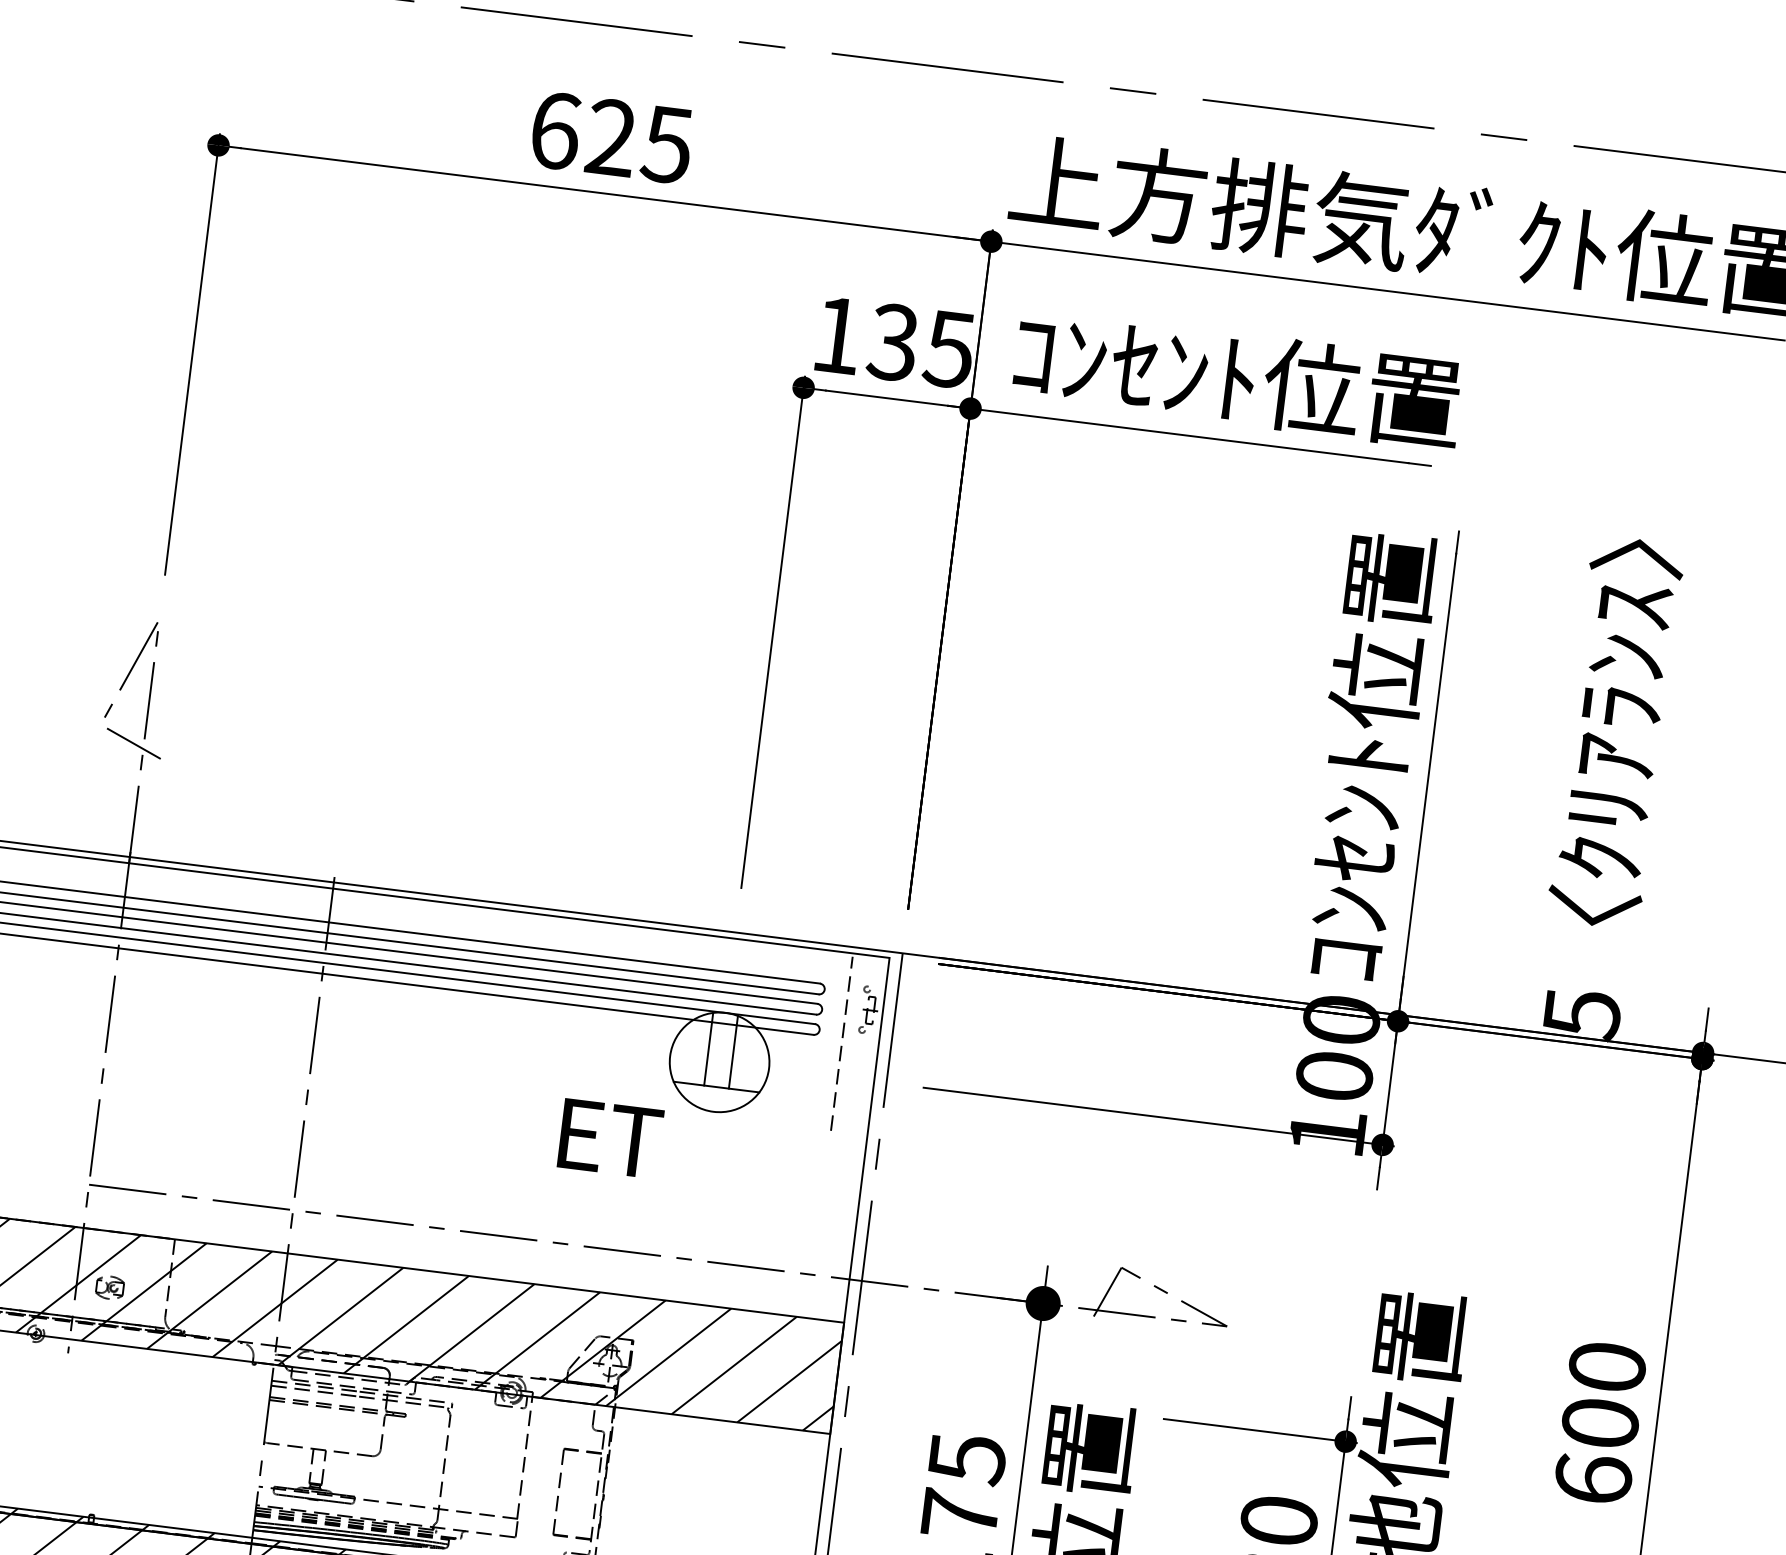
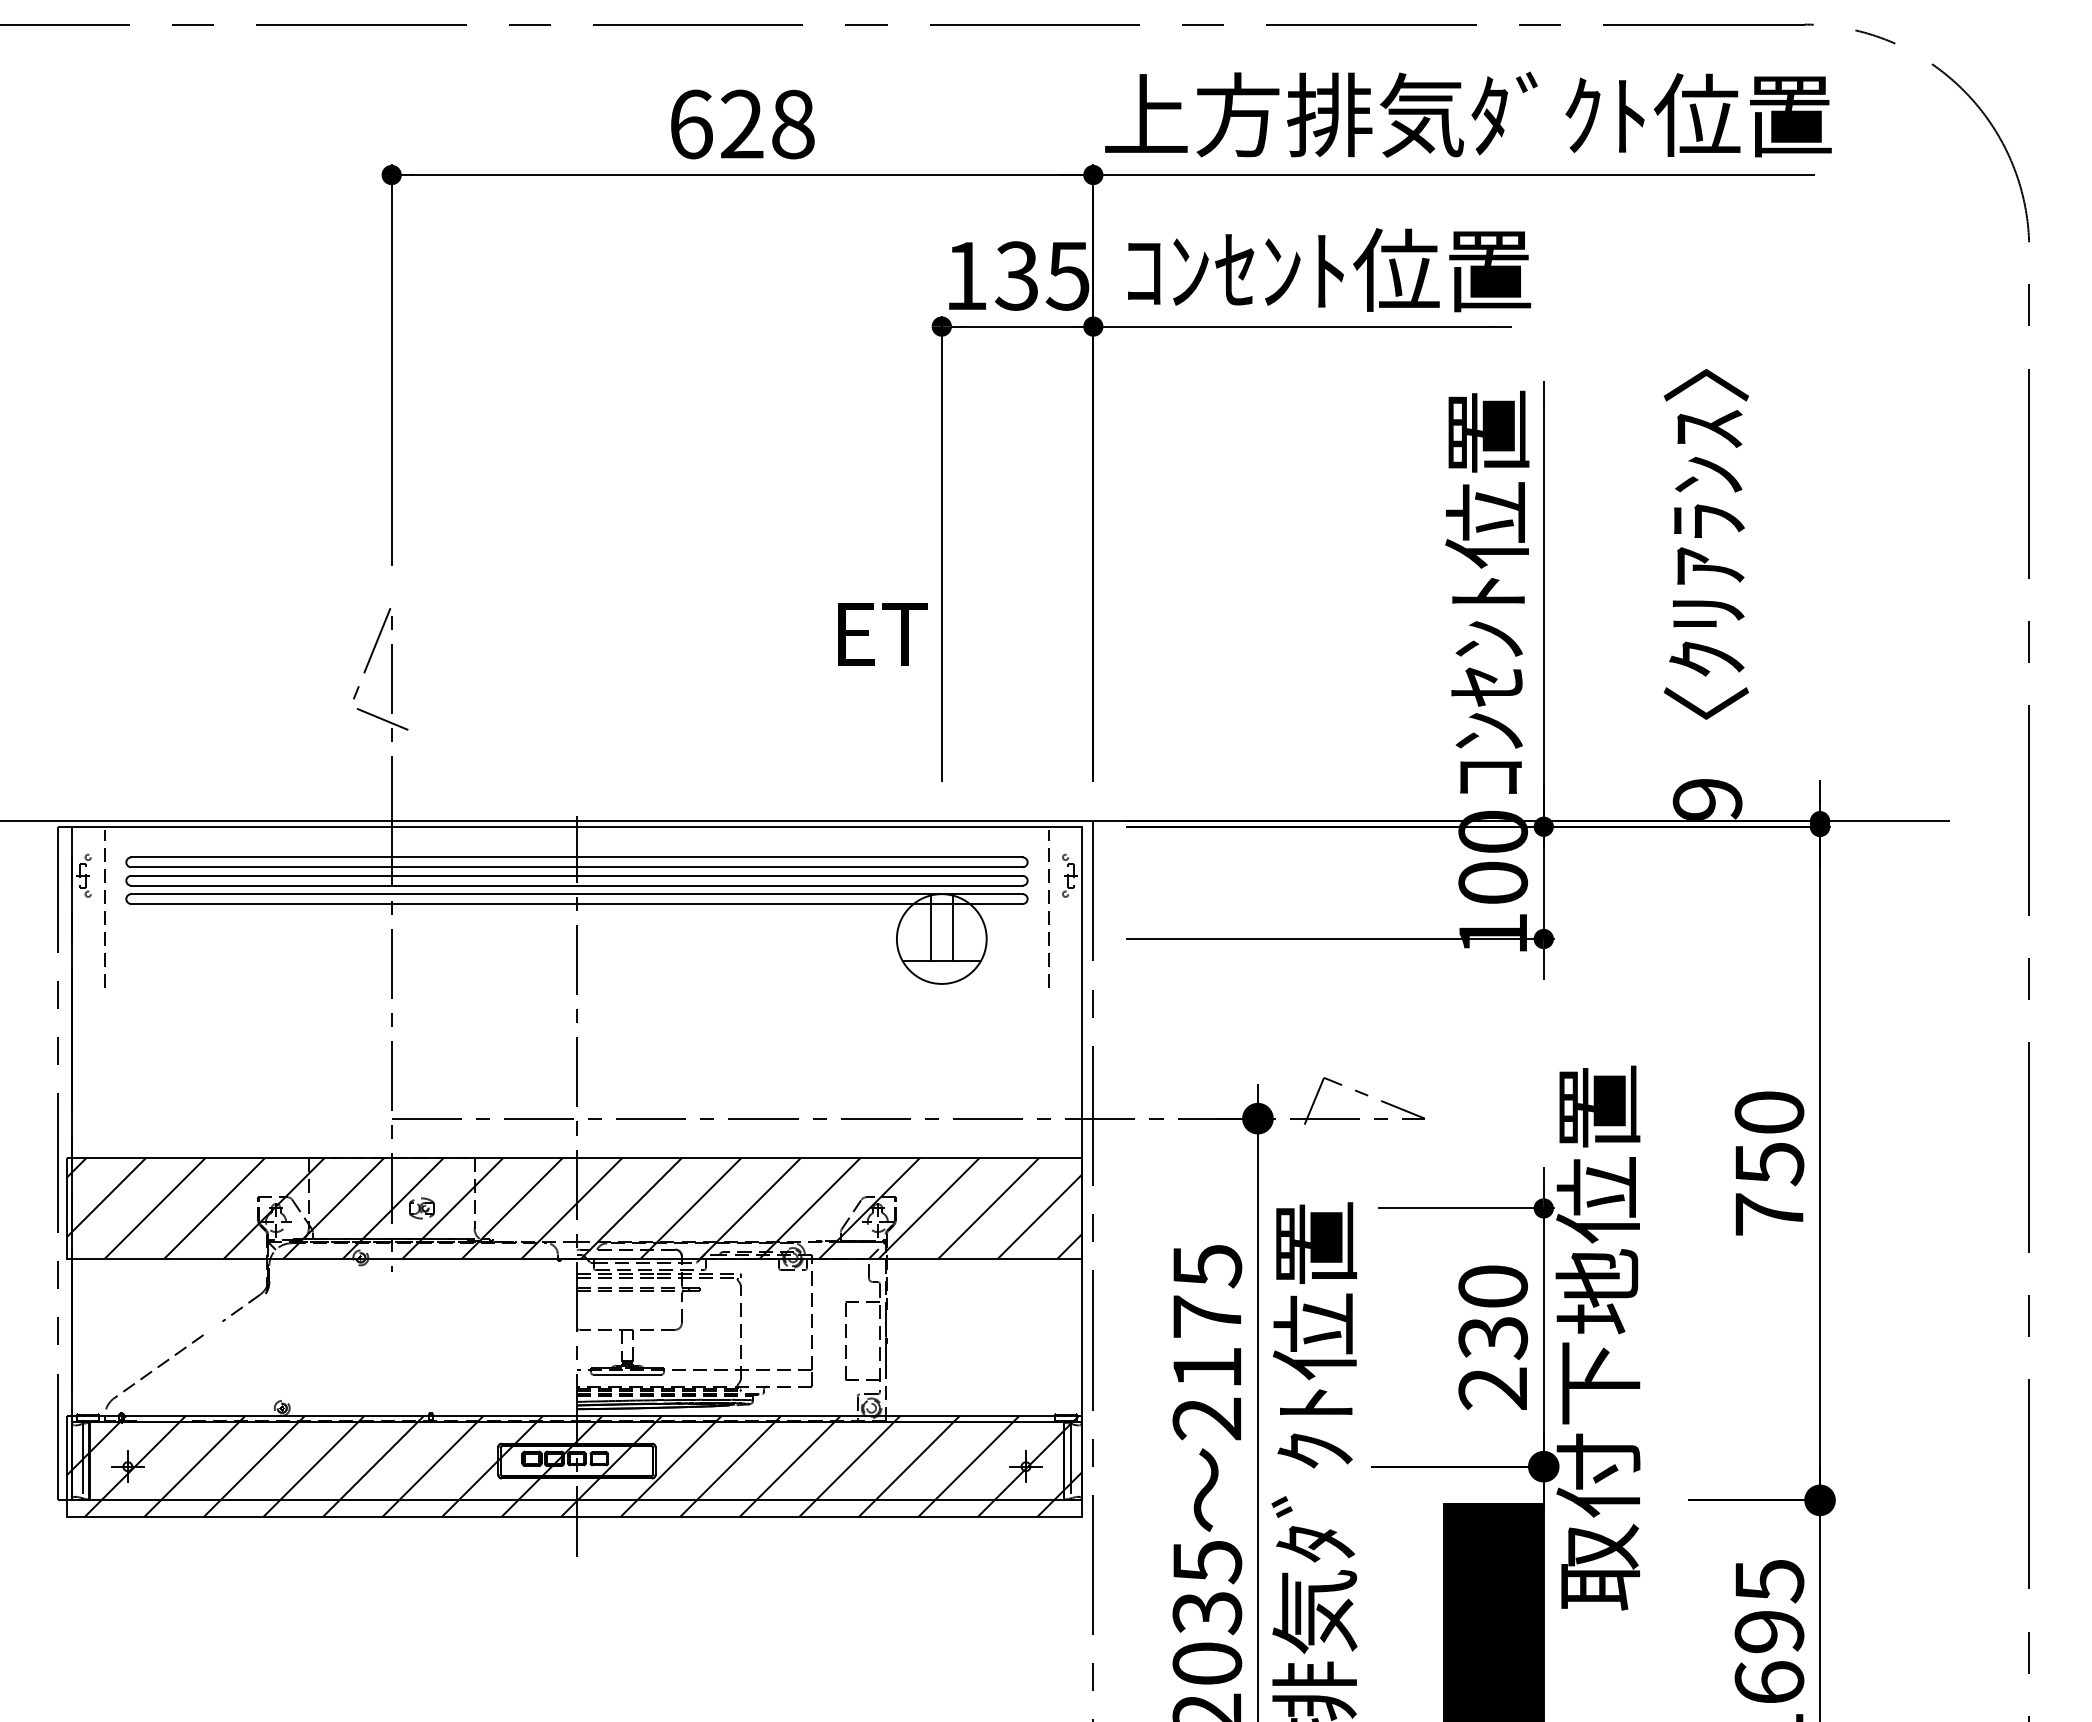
text: (666, 144) -> (792, 124), 625 -> 628
text: (1581, 1014) -> (1707, 800), 5 -> 9
text: (610, 1138) -> (882, 634), moved
text: (1597, 1450) -> (1769, 1188), 600 -> 750

